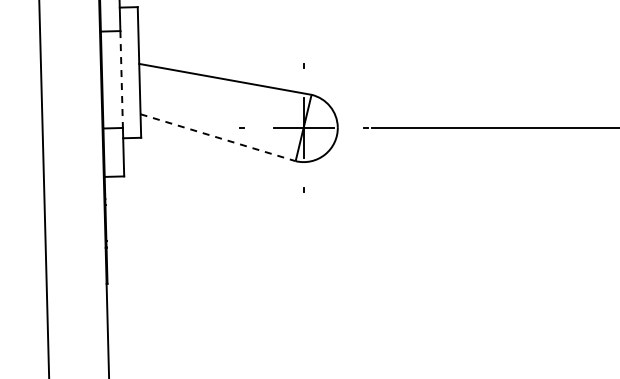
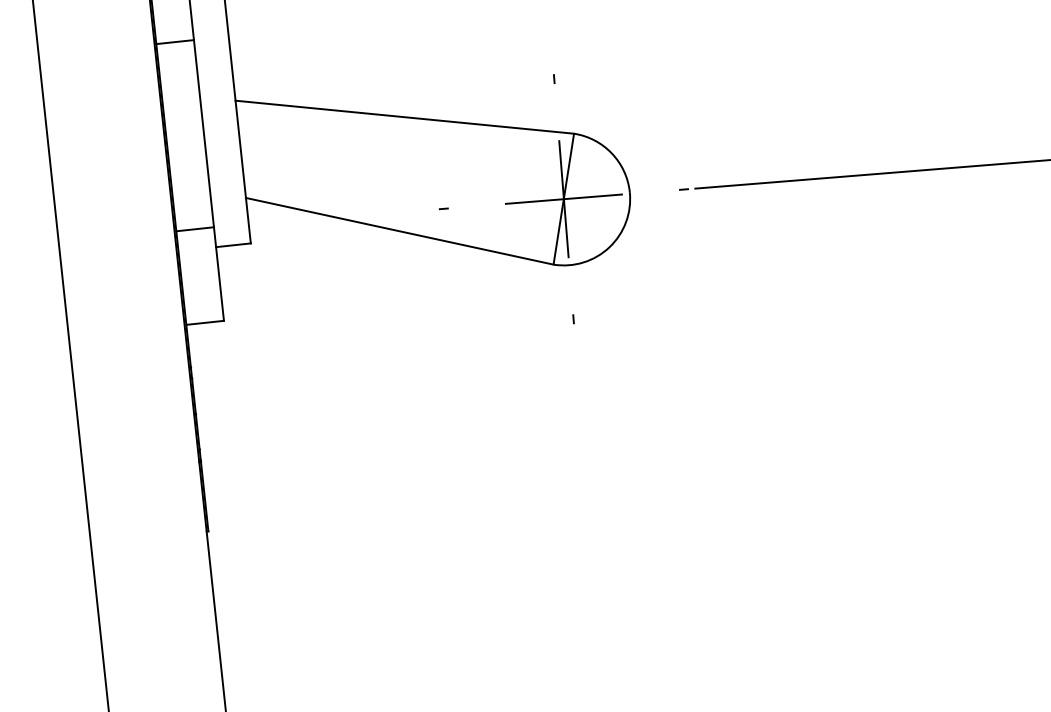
line: (121, 80) -> (203, 135), dashed -> solid
line: (218, 137) -> (400, 230), dashed -> solid

